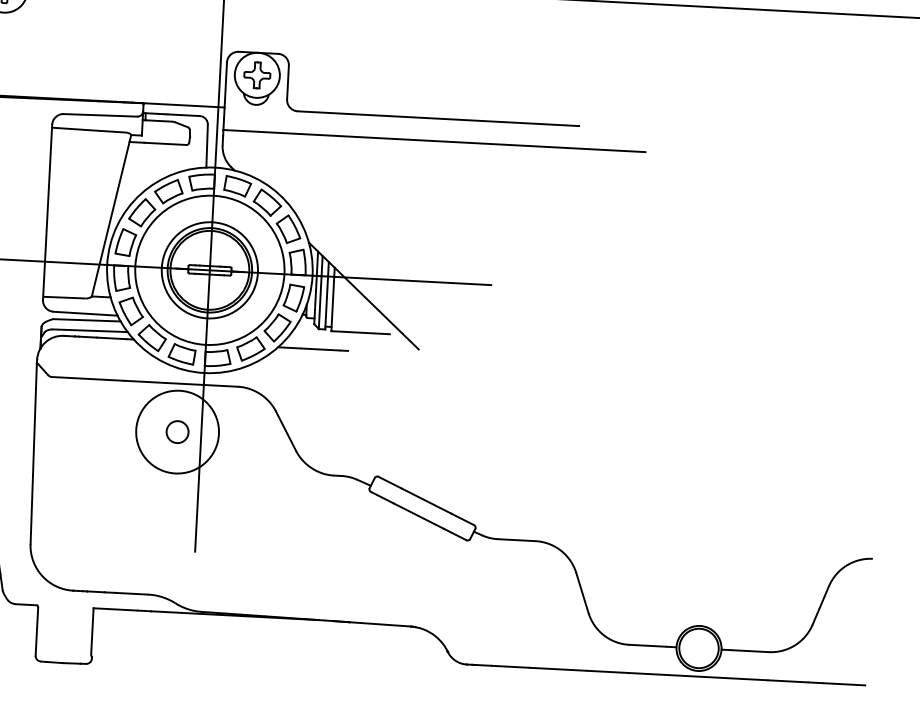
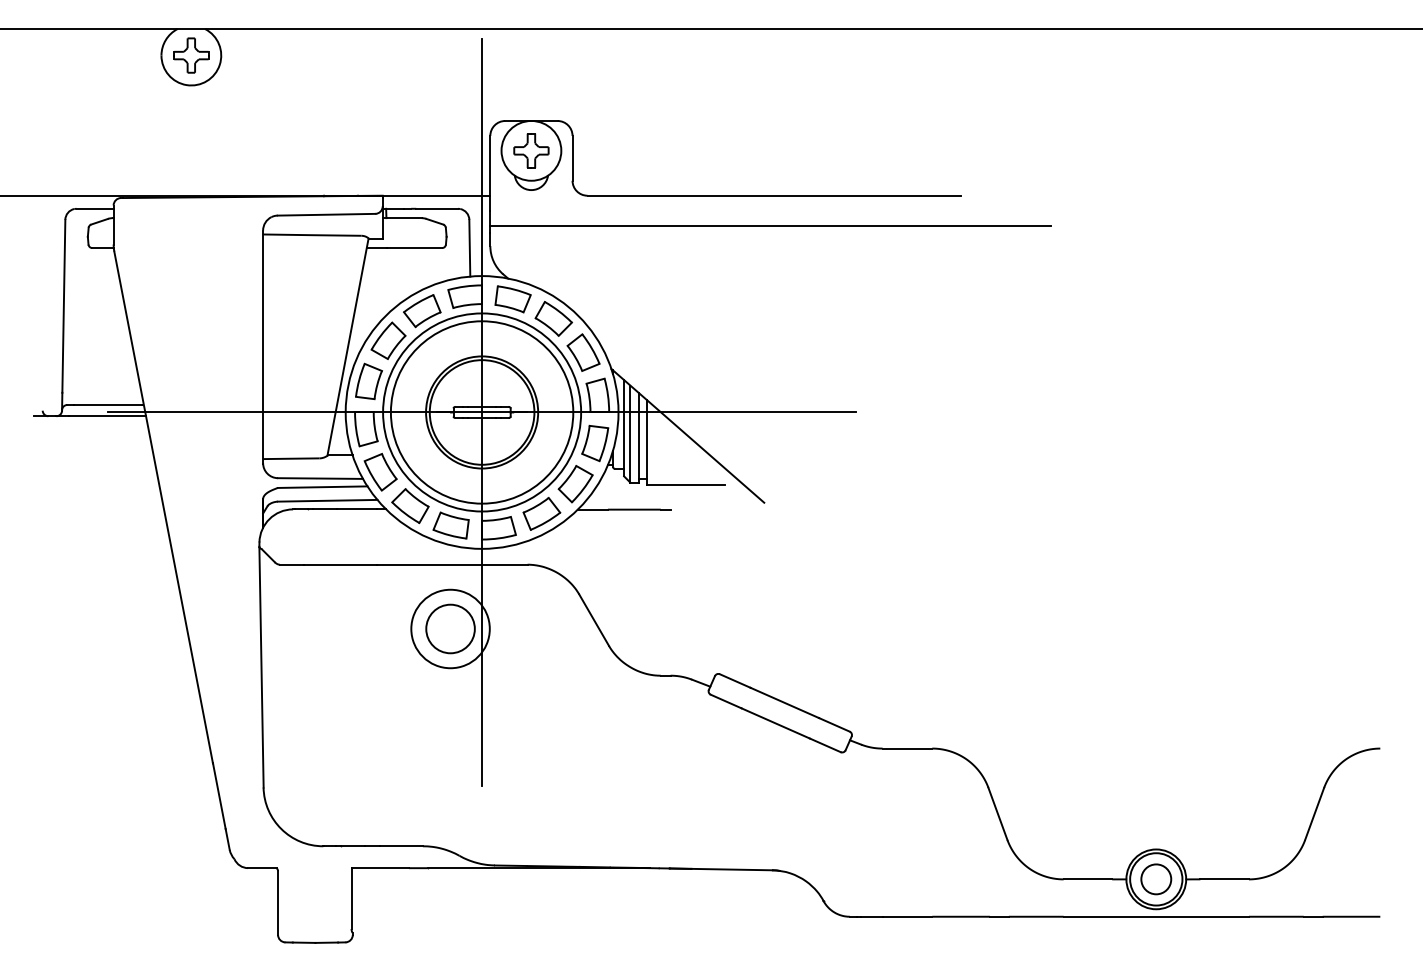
circle: (209, 270) -> (481, 412), size x1.43
circle: (177, 431) -> (450, 628), size x0.71
circle: (177, 431) -> (450, 628), size x1.67
circle: (699, 648) -> (1156, 879), added

